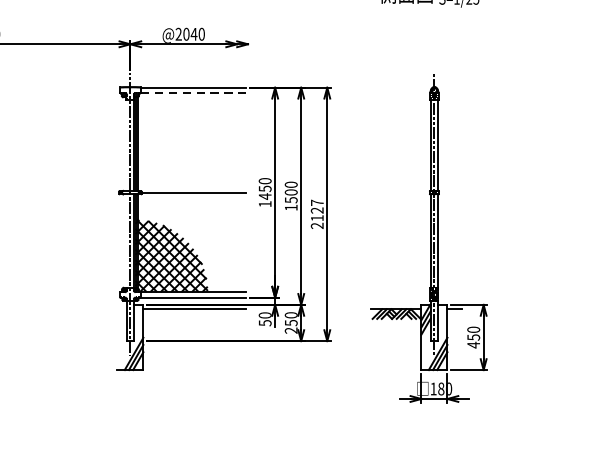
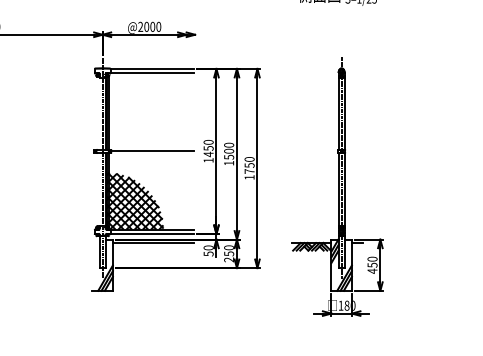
text: (193, 33) -> (152, 26), @2040 -> @2000
line: (193, 93) -> (152, 73), dashed -> solid
text: (317, 214) -> (249, 168), 2127 -> 1750

